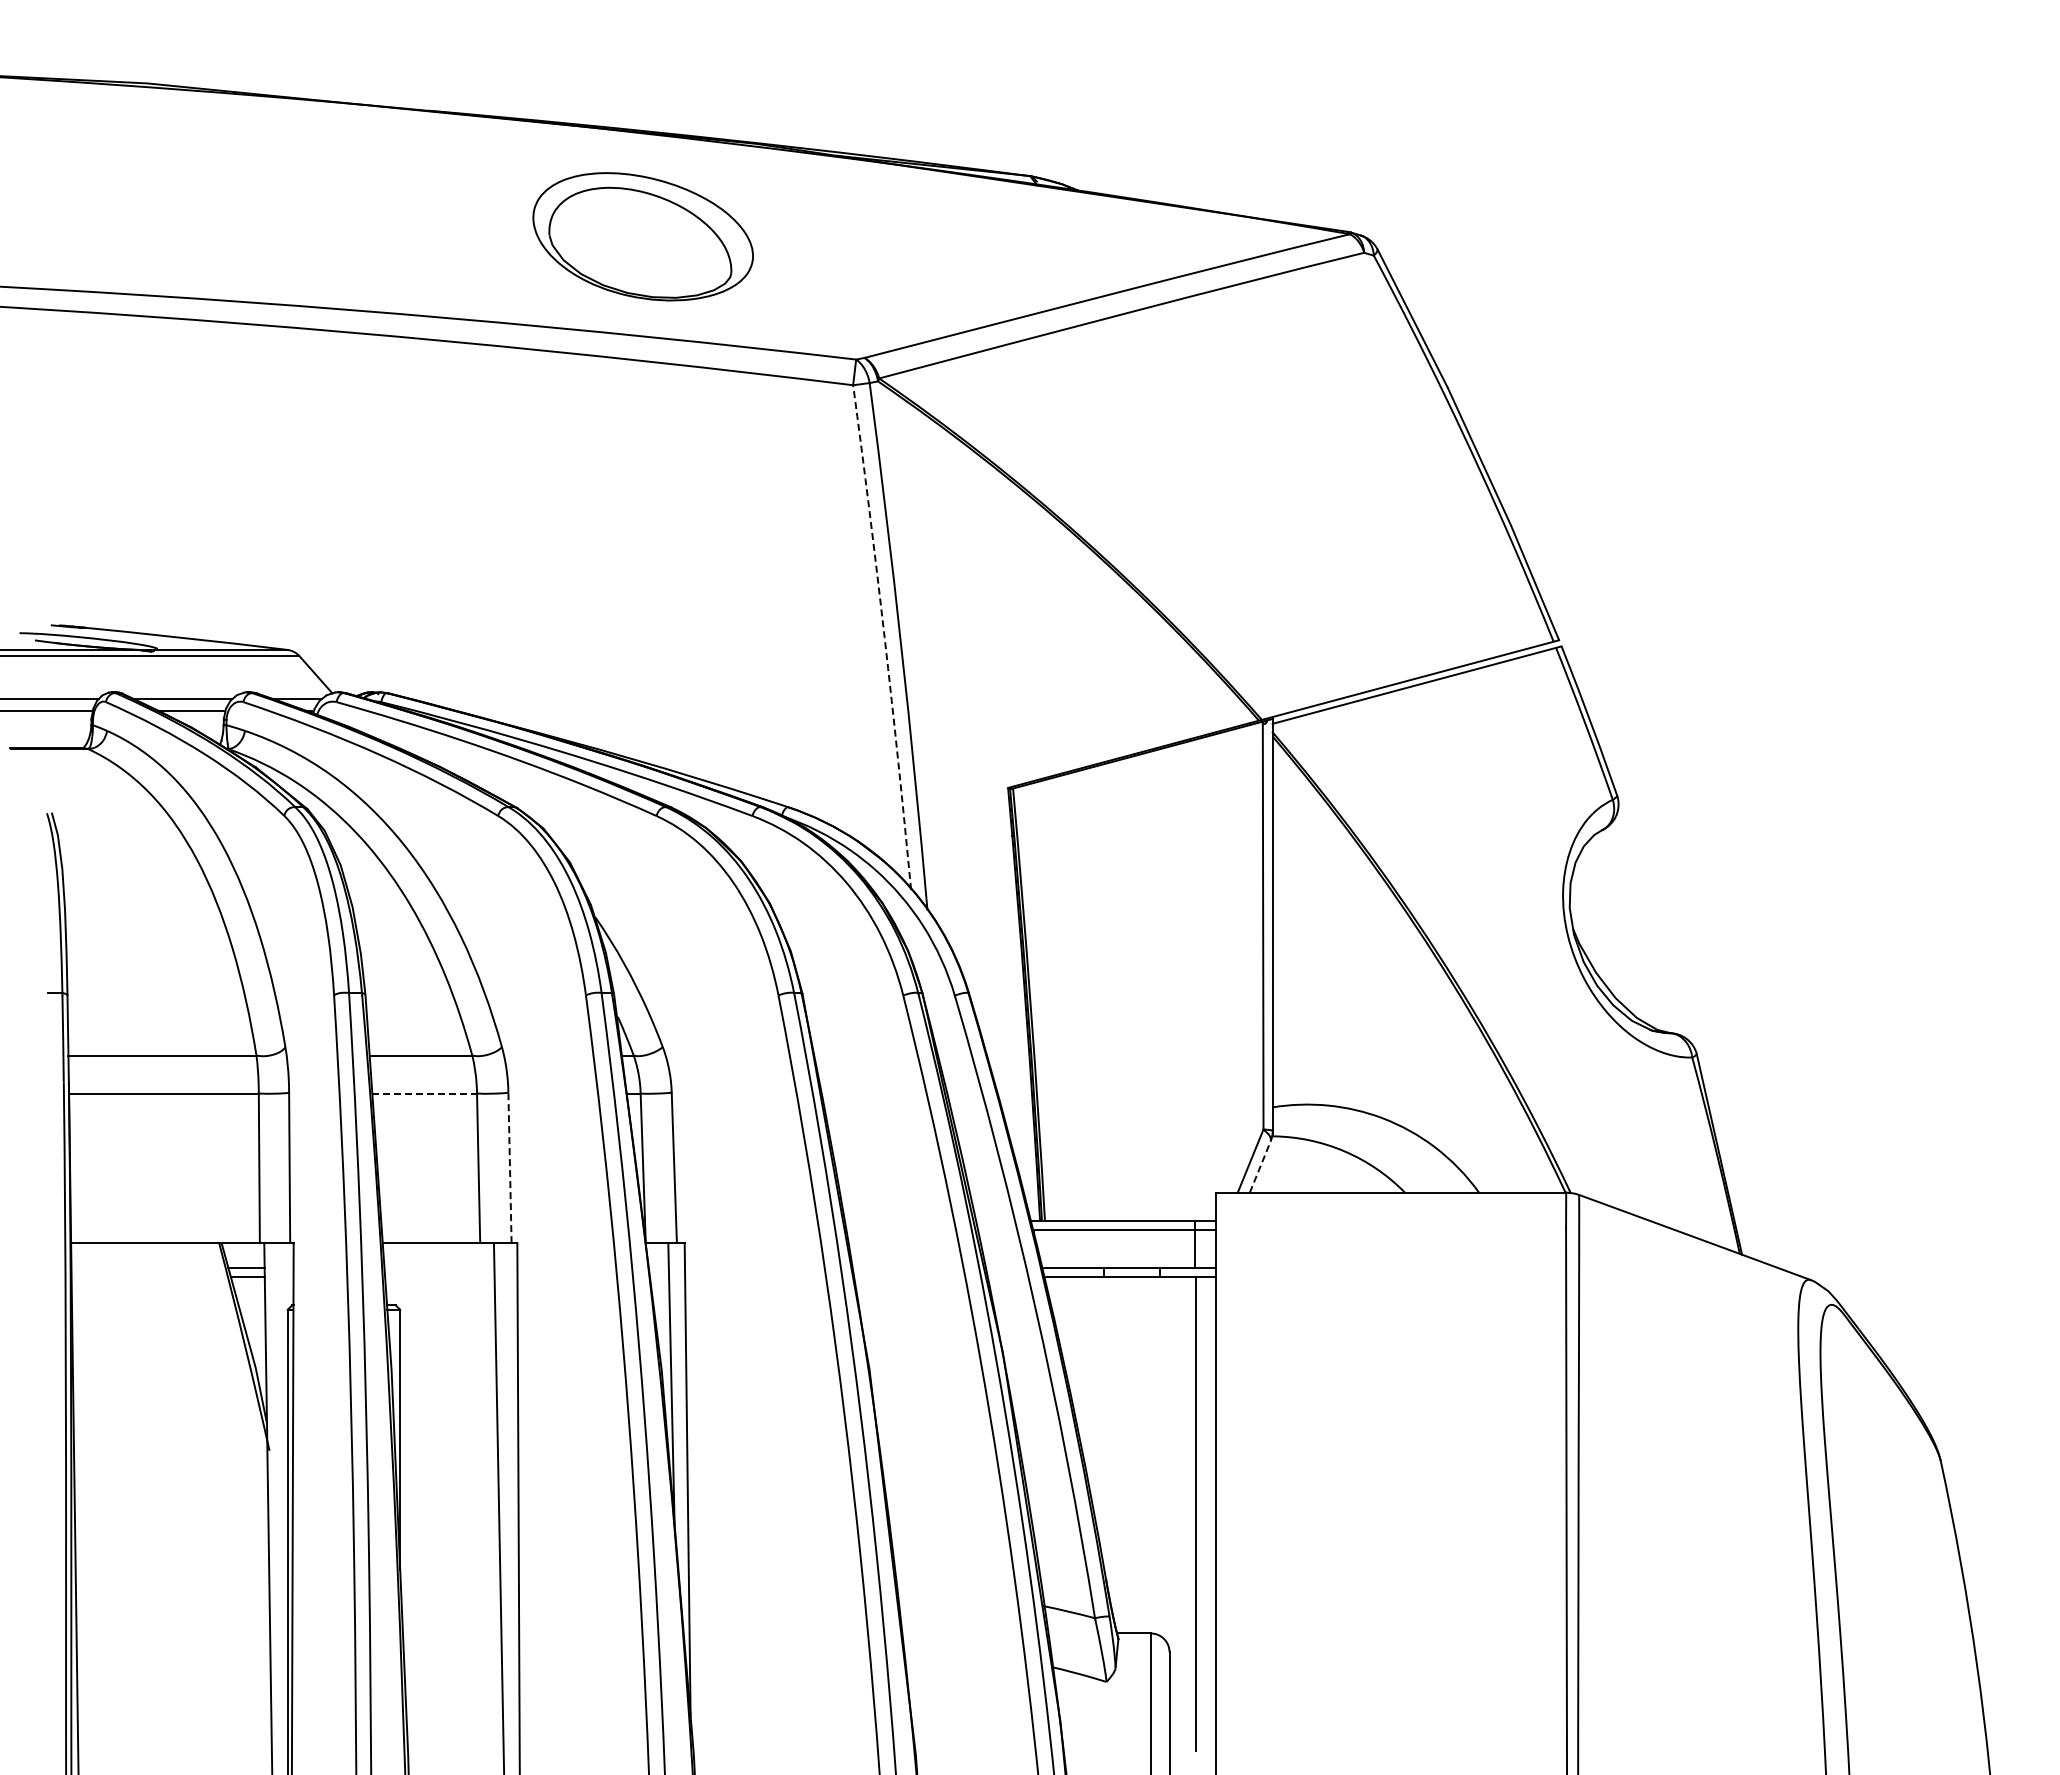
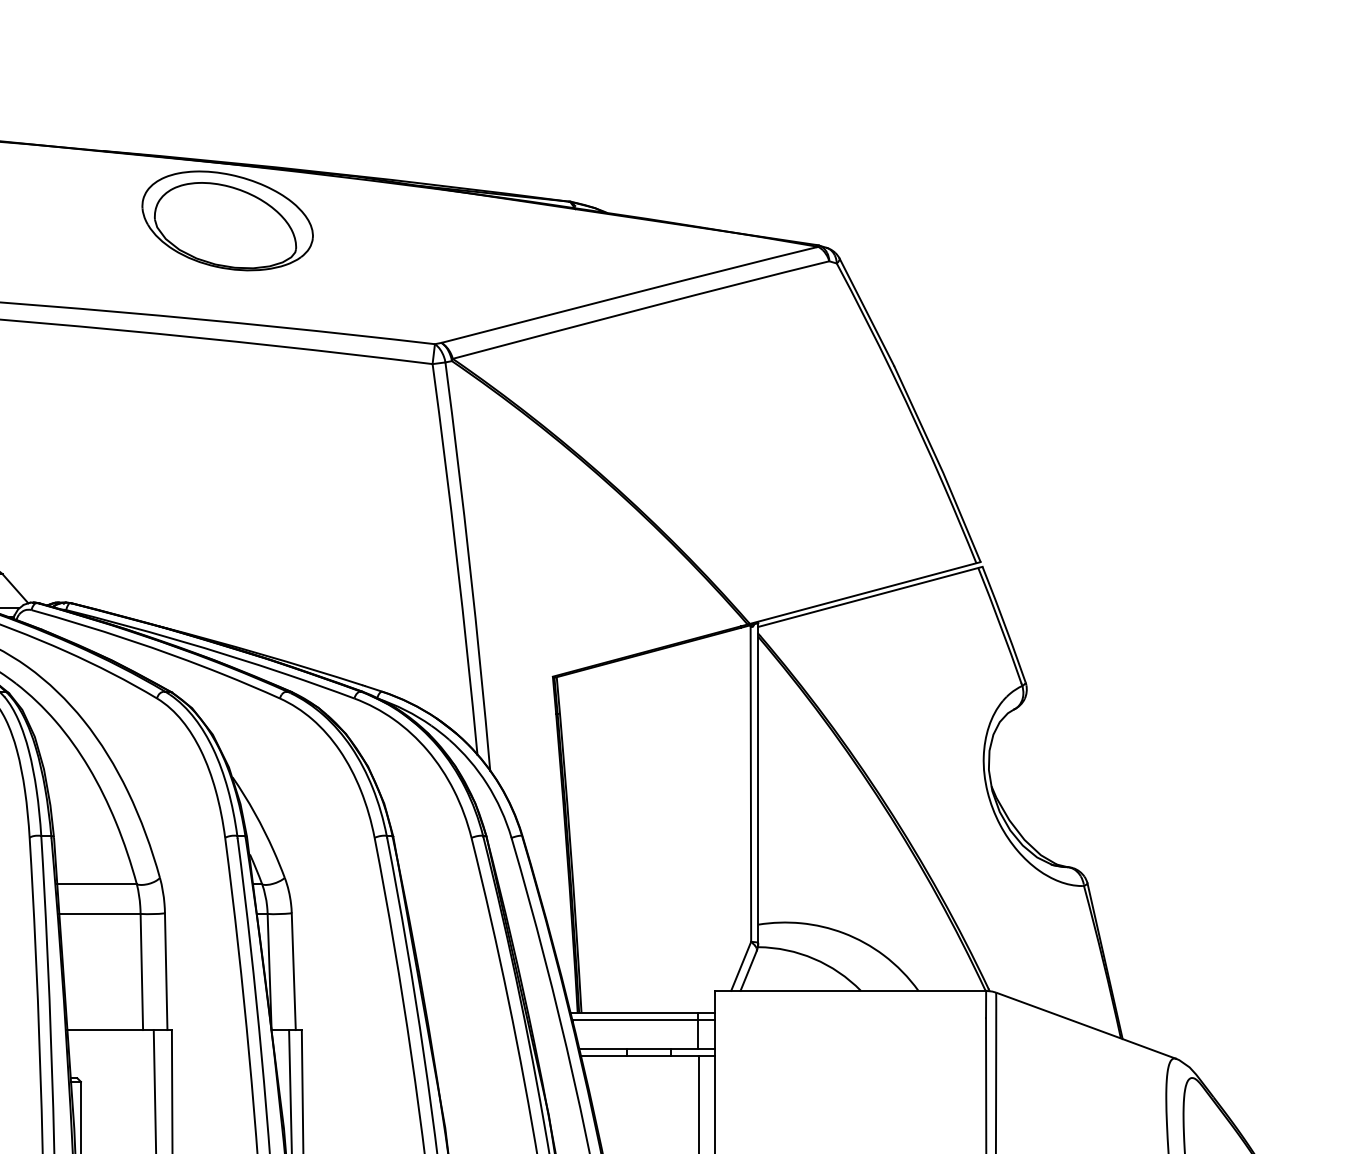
part: (642, 236) -> (227, 220), moved
arc: (884, 637) -> (456, 559), dashed -> solid
line: (425, 1093) -> (100, 913), dashed -> solid
line: (509, 1167) -> (165, 971), dashed -> solid
line: (1260, 1167) -> (748, 971), dashed -> solid

